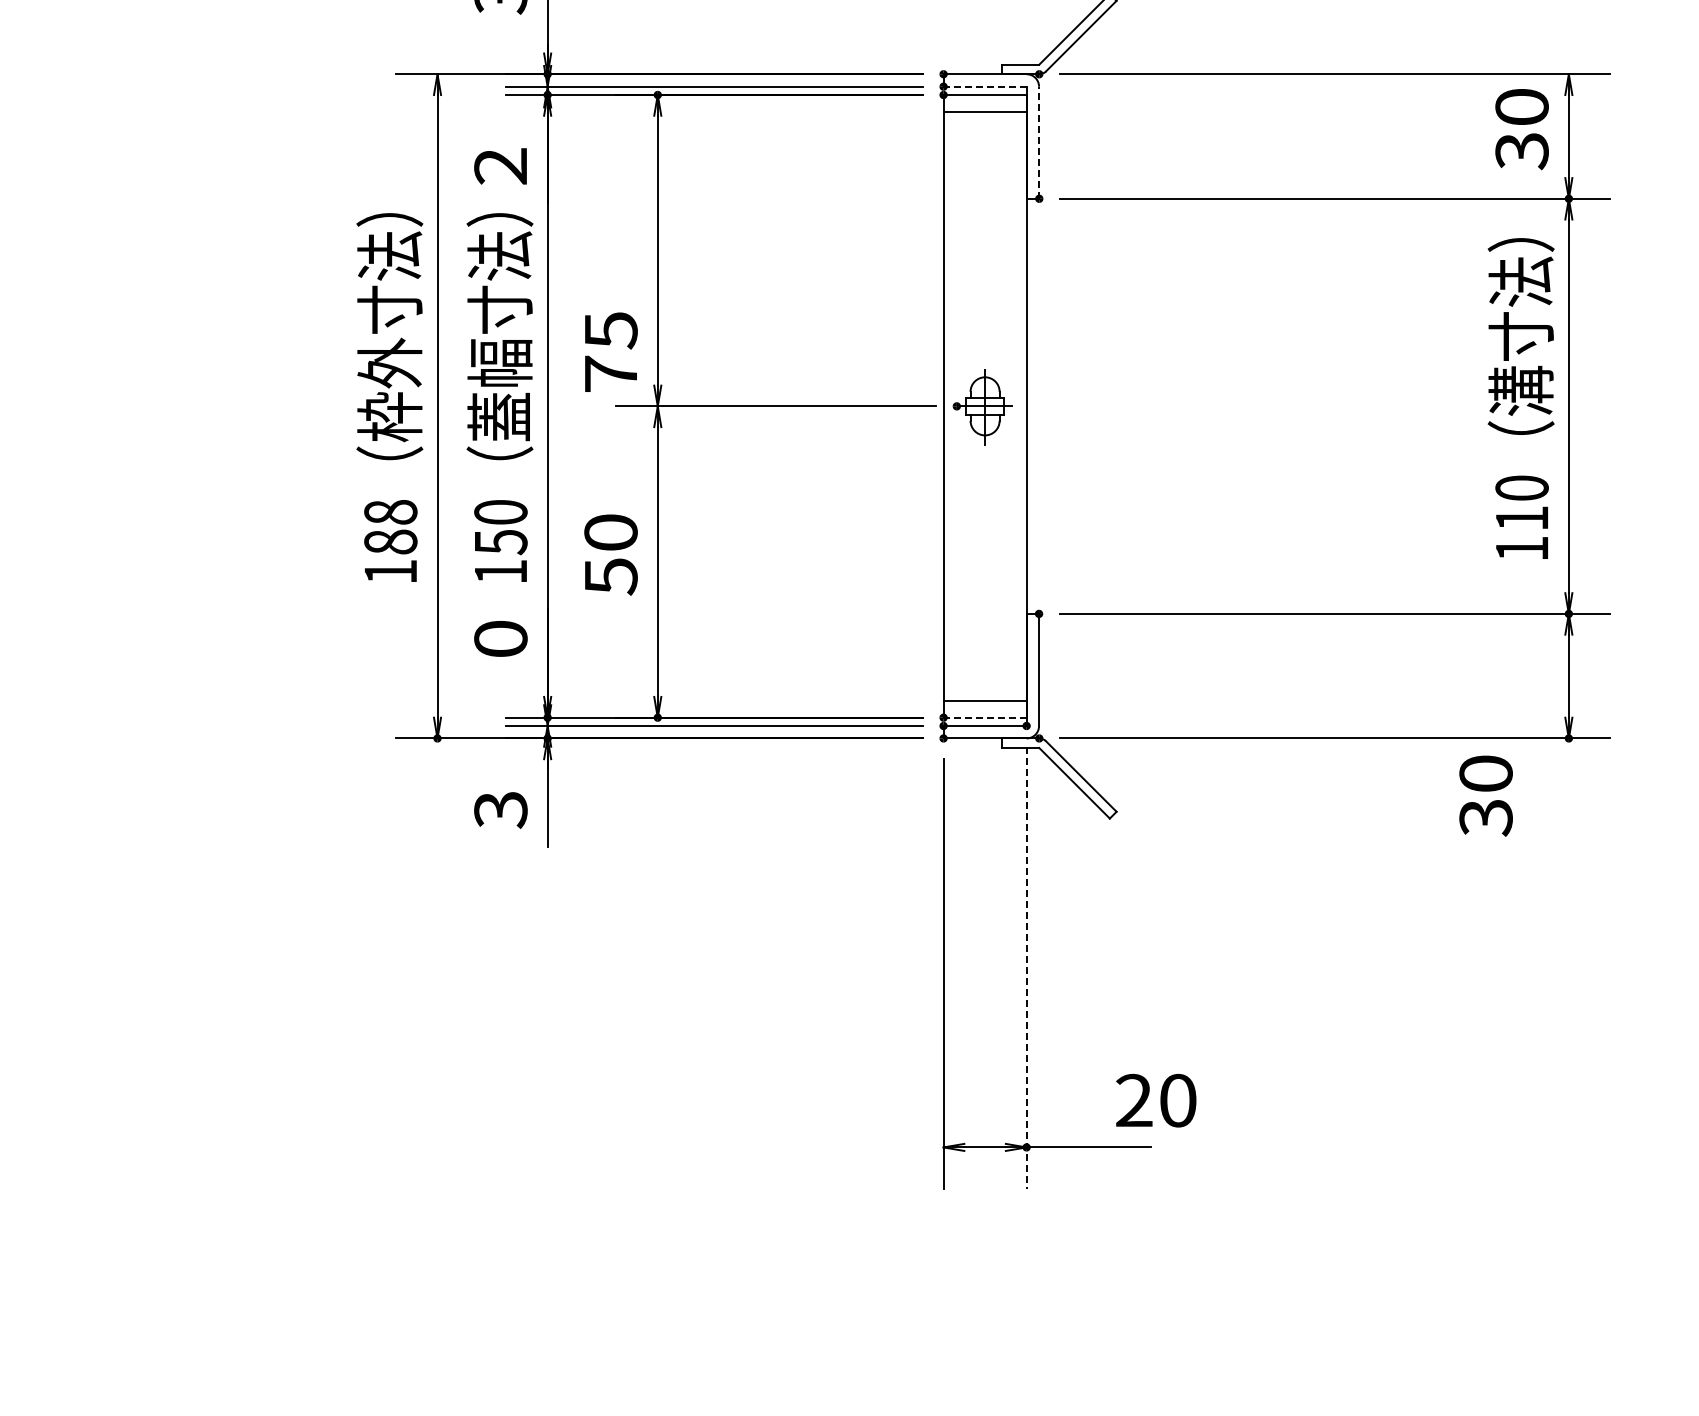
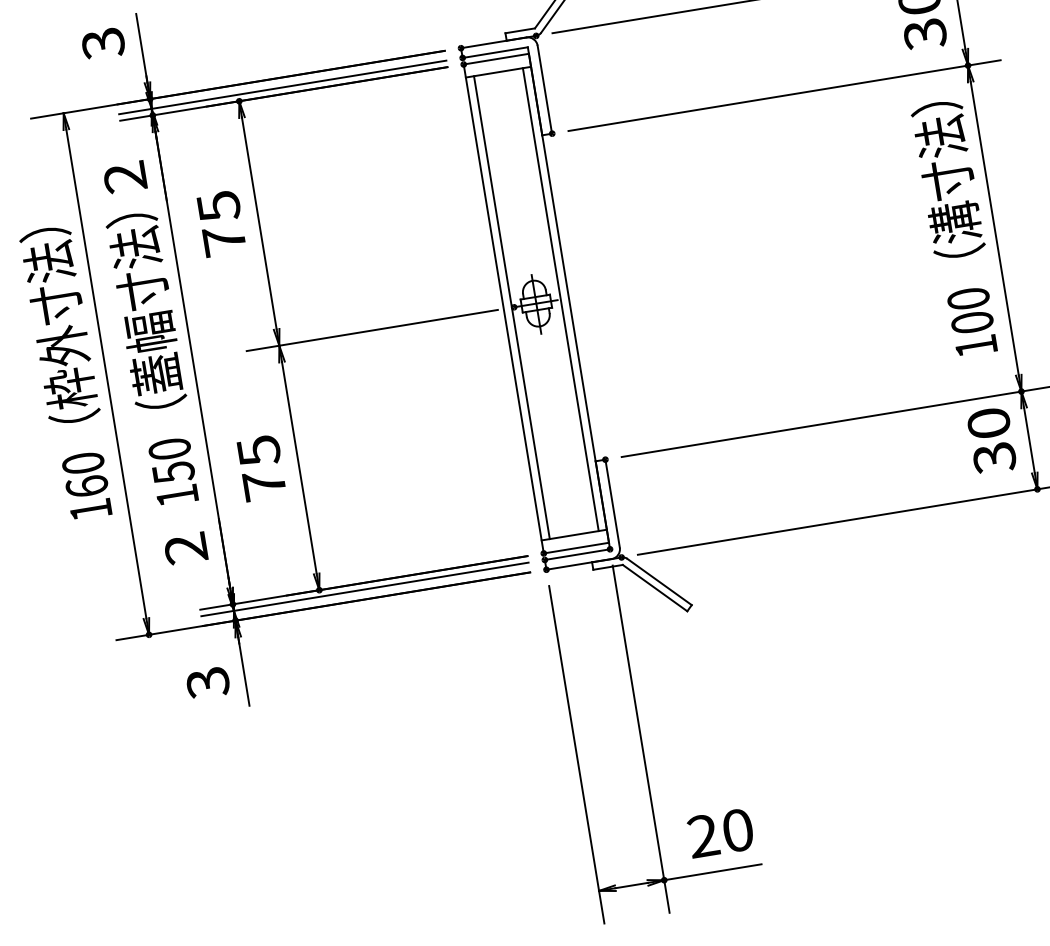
line: (985, 86) -> (495, 52), dashed -> solid
line: (1039, 142) -> (545, 89), dashed -> solid
text: (611, 351) -> (221, 223), moved
line: (953, 406) -> (511, 307), added
line: (1016, 406) -> (561, 299), added
text: (1521, 518) -> (971, 322), 110 -> 100
text: (390, 527) -> (85, 475), 188 -> 160
text: (610, 554) -> (261, 468), 50 -> 75
text: (500, 639) -> (185, 549), 0 -> 2
line: (985, 717) -> (576, 547), dashed -> solid
text: (1485, 795) -> (991, 440), moved
line: (1026, 968) -> (641, 739), dashed -> solid
text: (1156, 1100) -> (720, 833), moved

